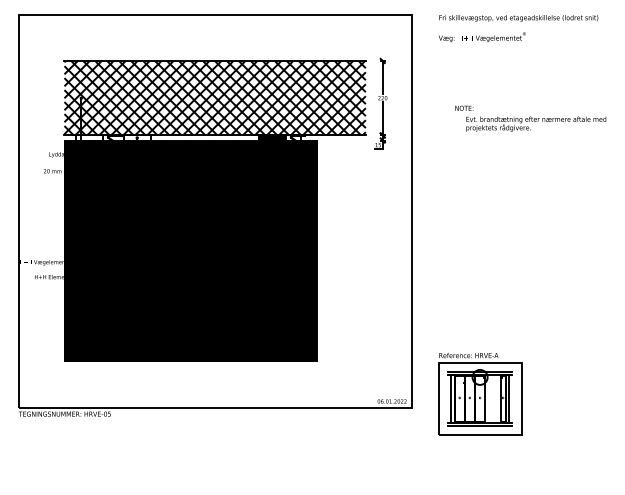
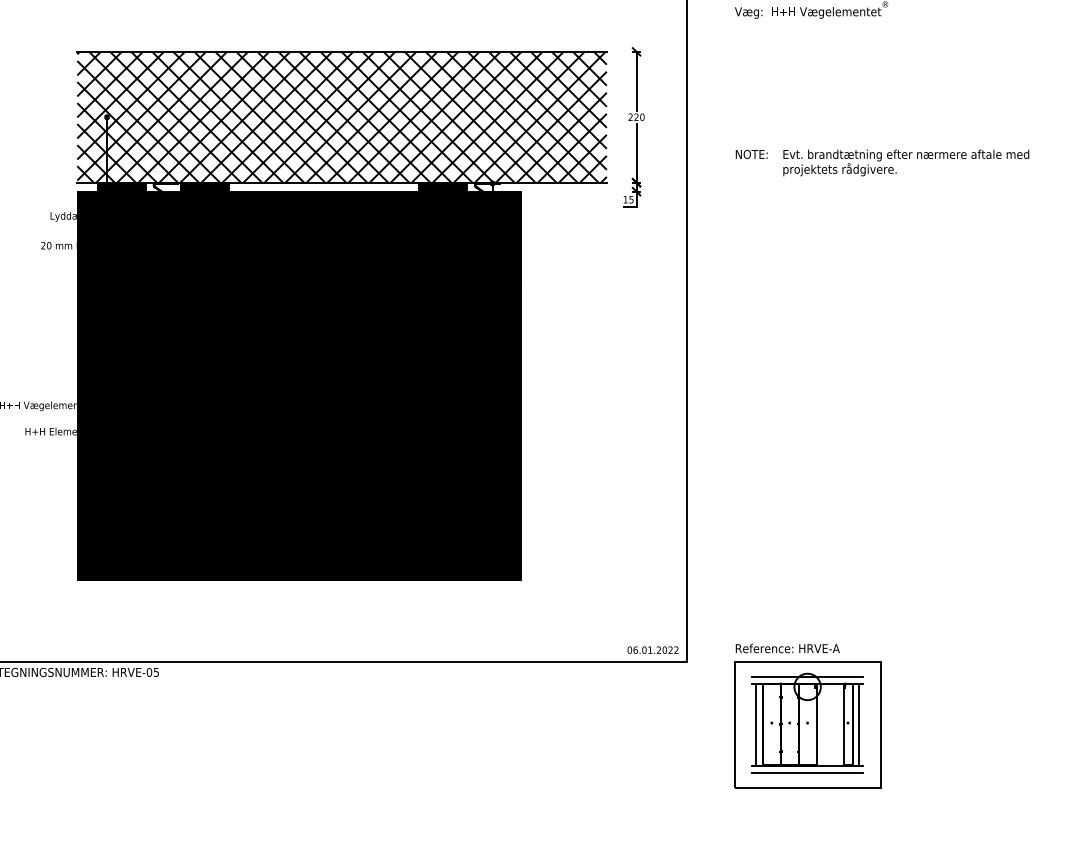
text: (464, 107) -> (752, 152), moved
fill: (89, 137) -> (121, 186), added
fill: (136, 137) -> (203, 186), added
part: (480, 394) -> (808, 716), moved

